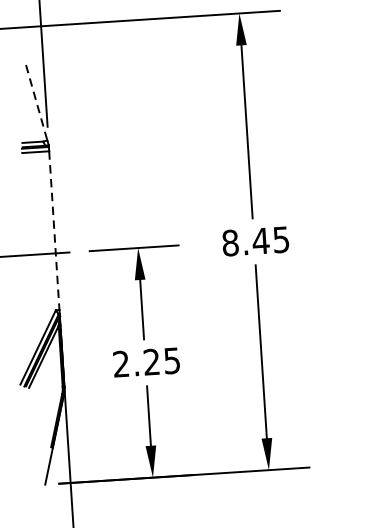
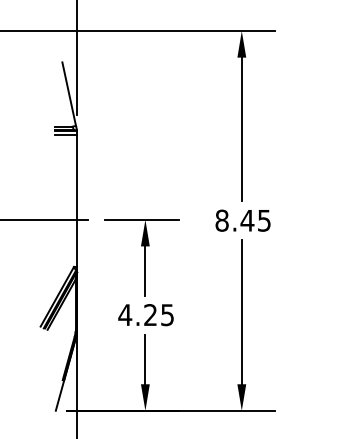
line: (37, 103) -> (69, 94), dashed -> solid
line: (53, 231) -> (76, 201), dashed -> solid
text: (121, 363) -> (125, 314), 2.25 -> 4.25

